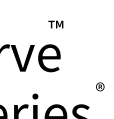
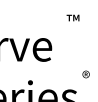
text: (55, 23) -> (72, 17), moved

